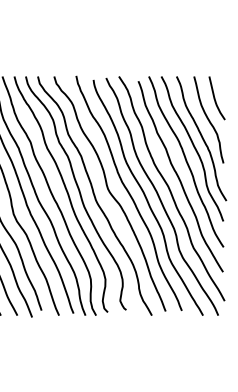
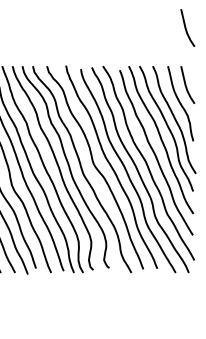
curve: (215, 31) -> (186, 27), added

